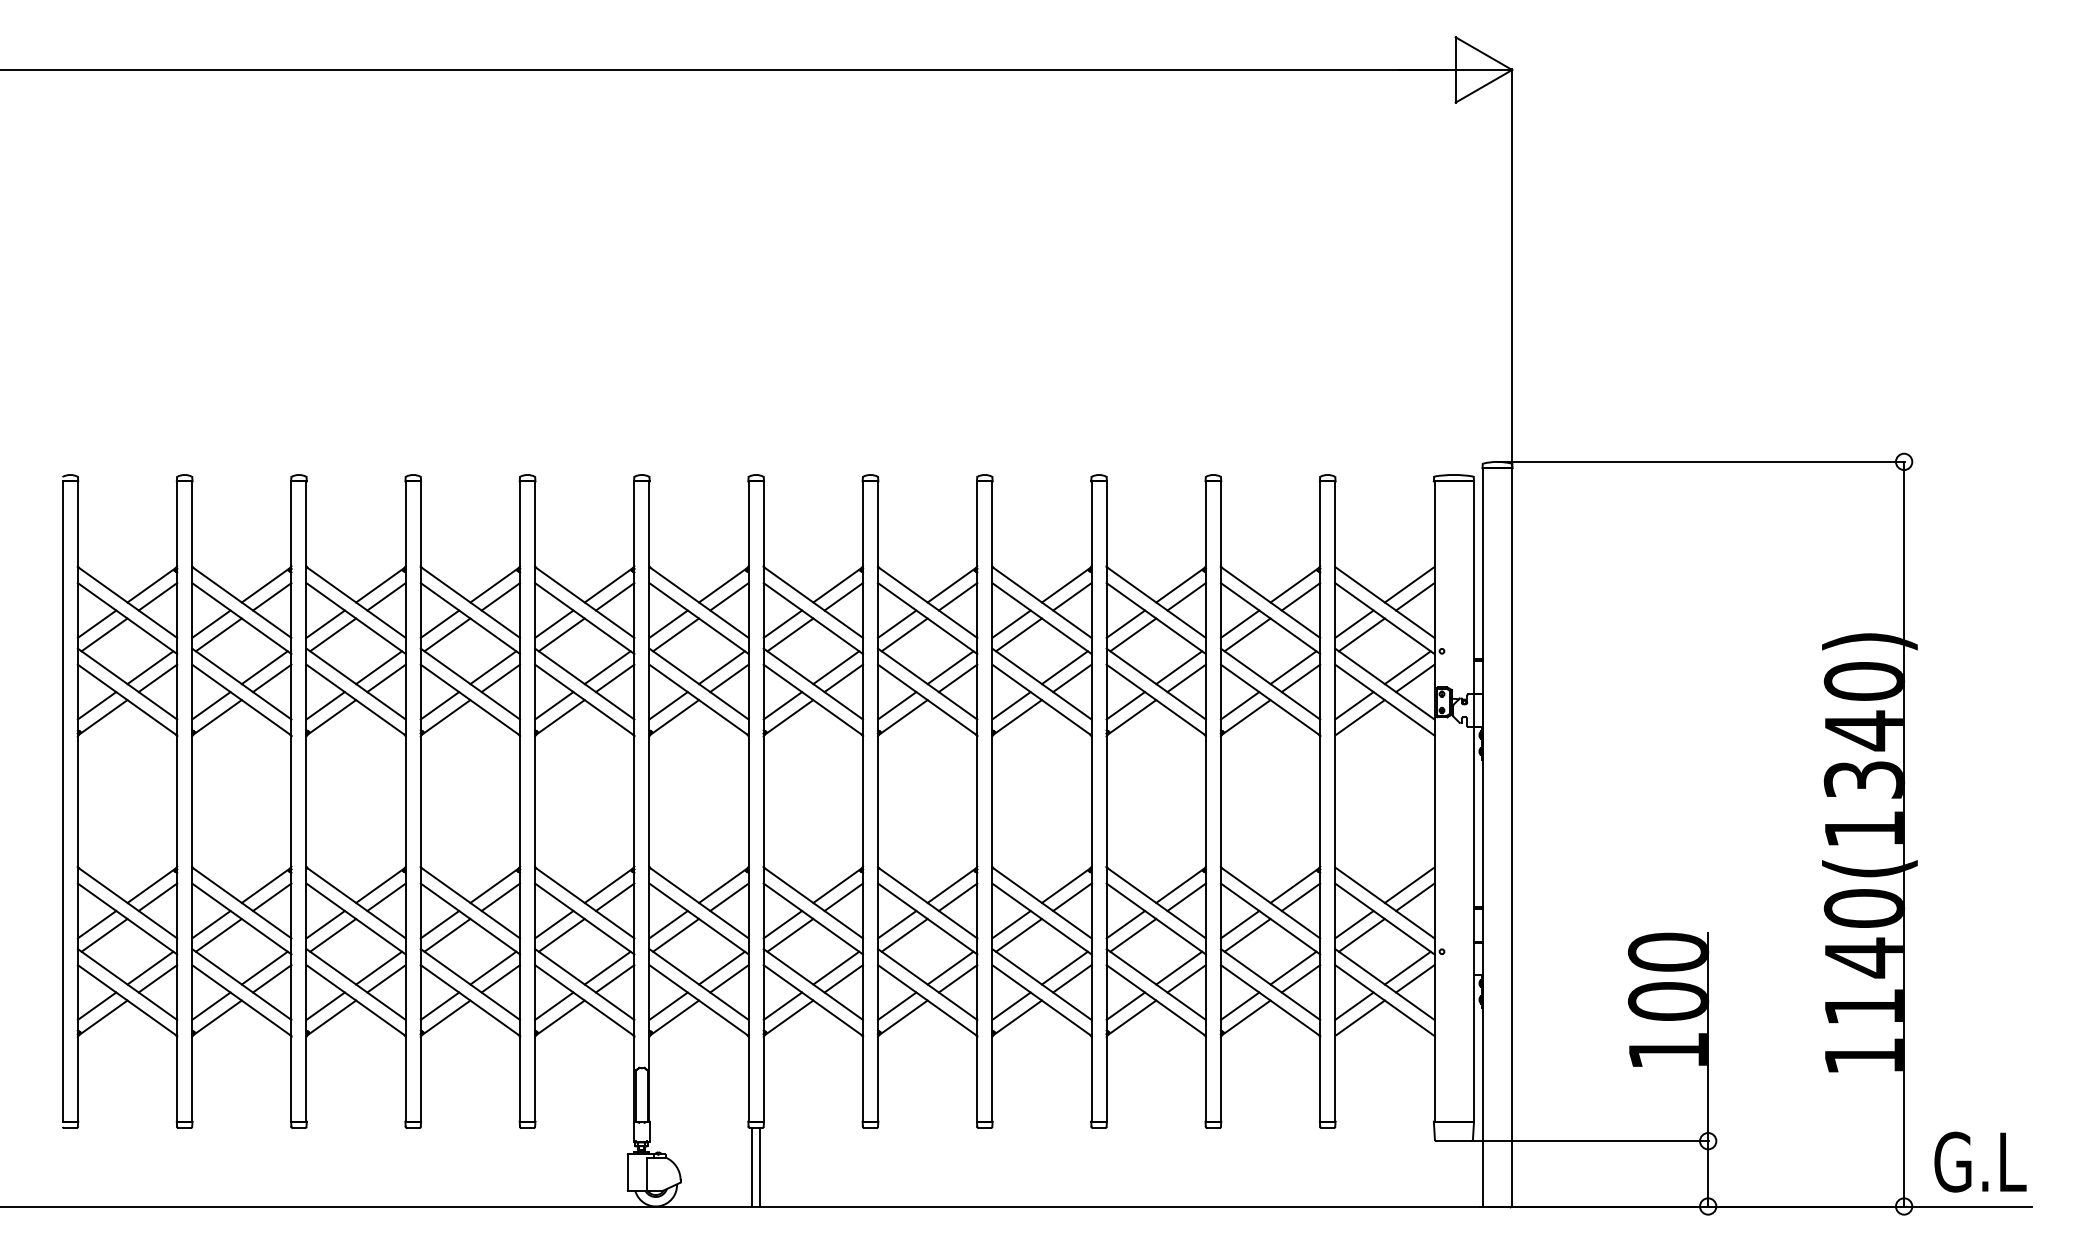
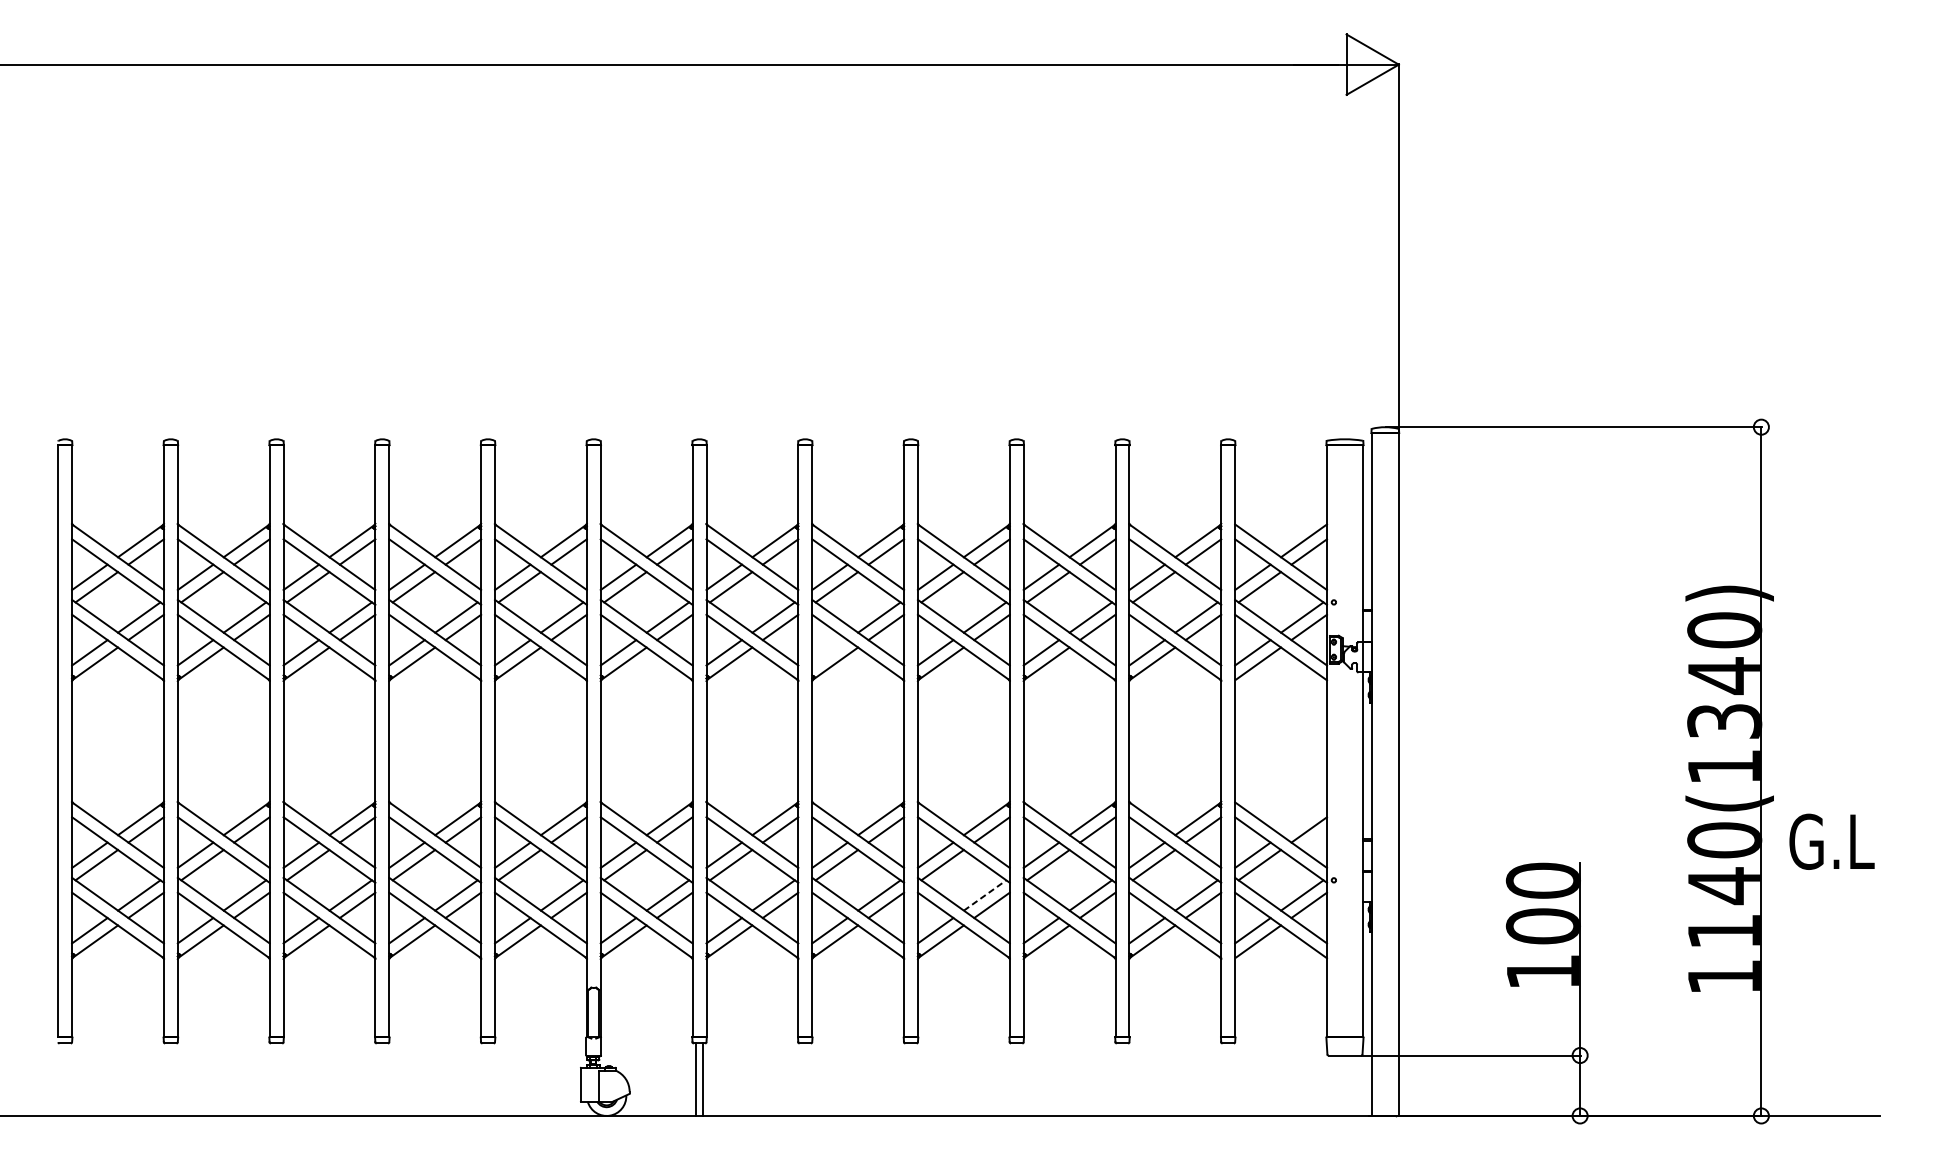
line: (897, 705) -> (830, 652), removed
line: (1409, 884) -> (1303, 818), removed
line: (1065, 967) -> (985, 894), solid -> dashed
text: (1980, 1161) -> (1832, 841), moved

